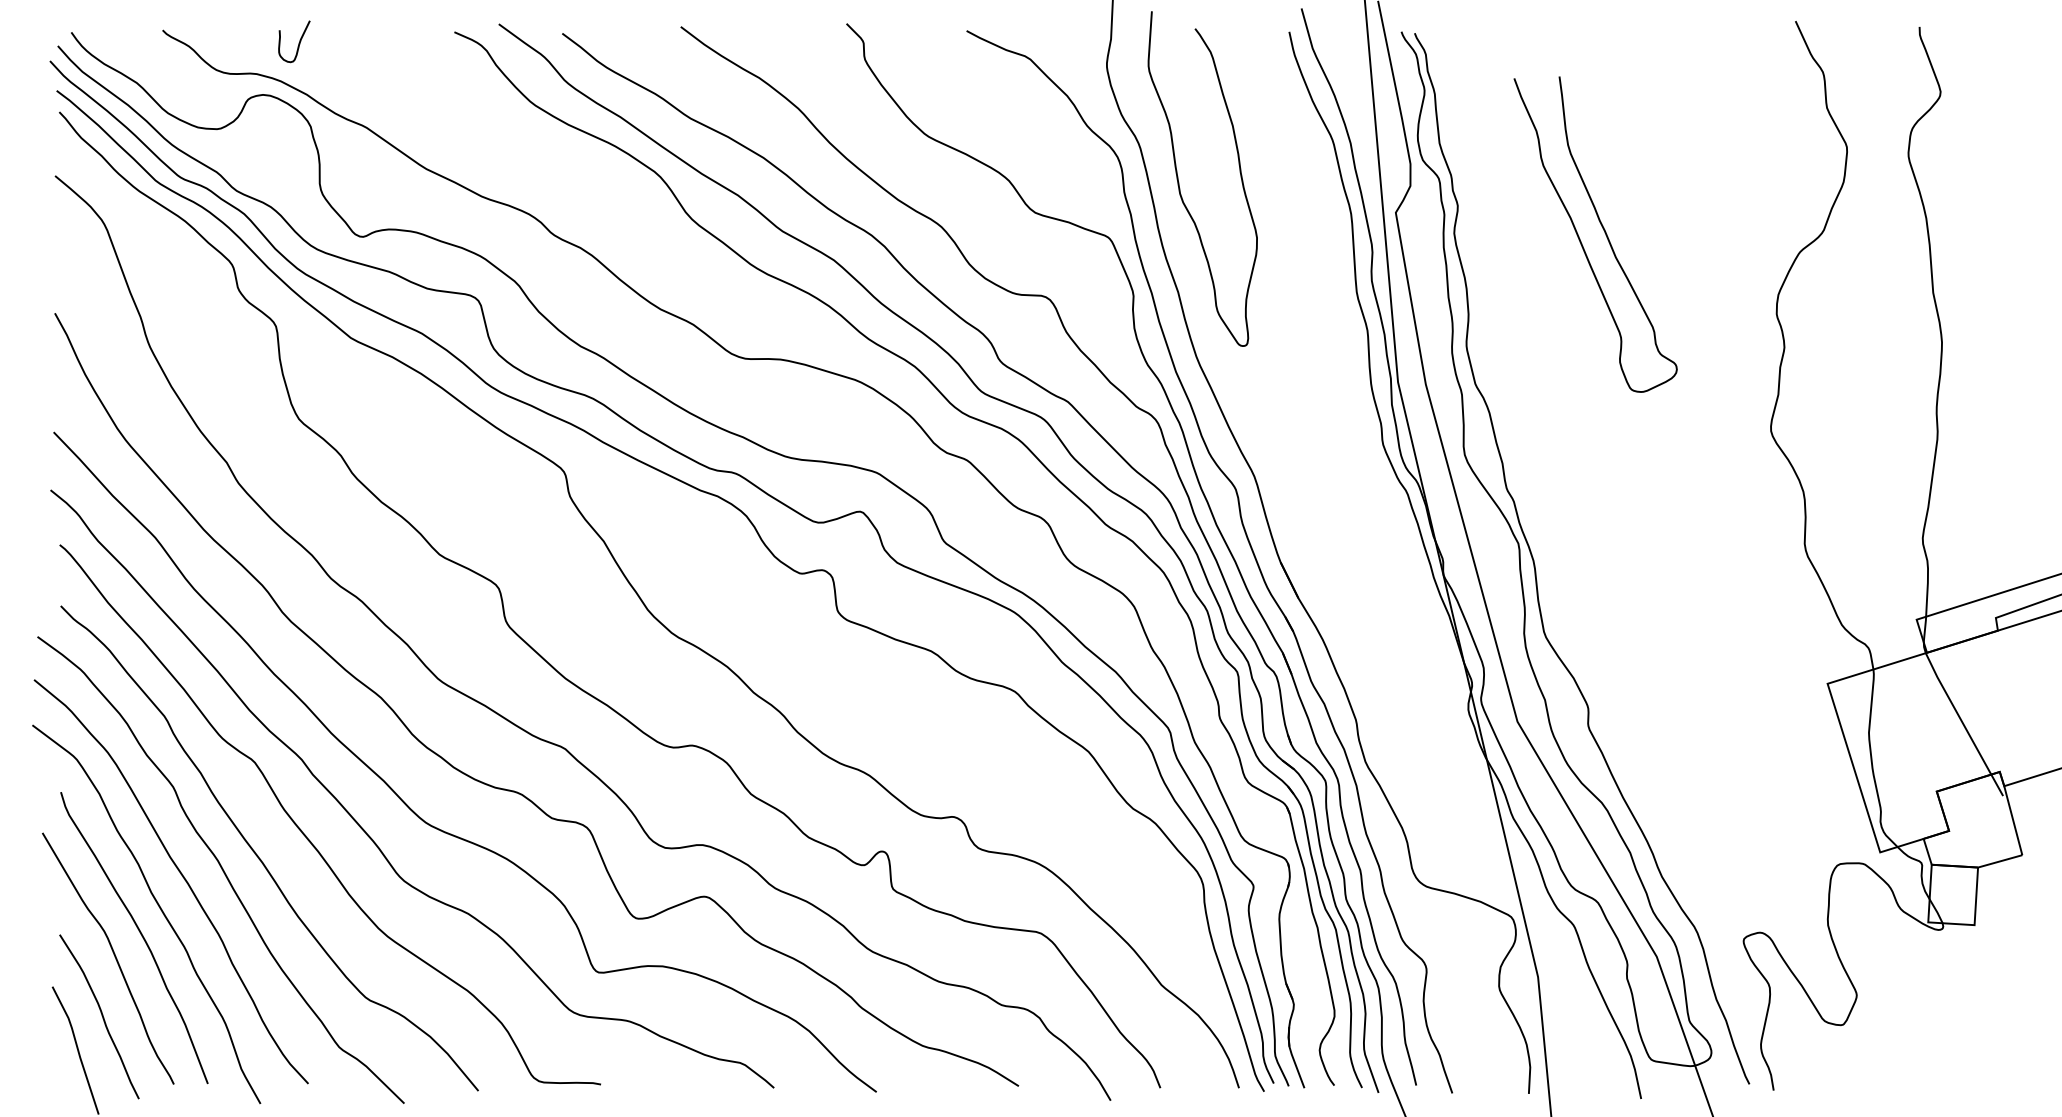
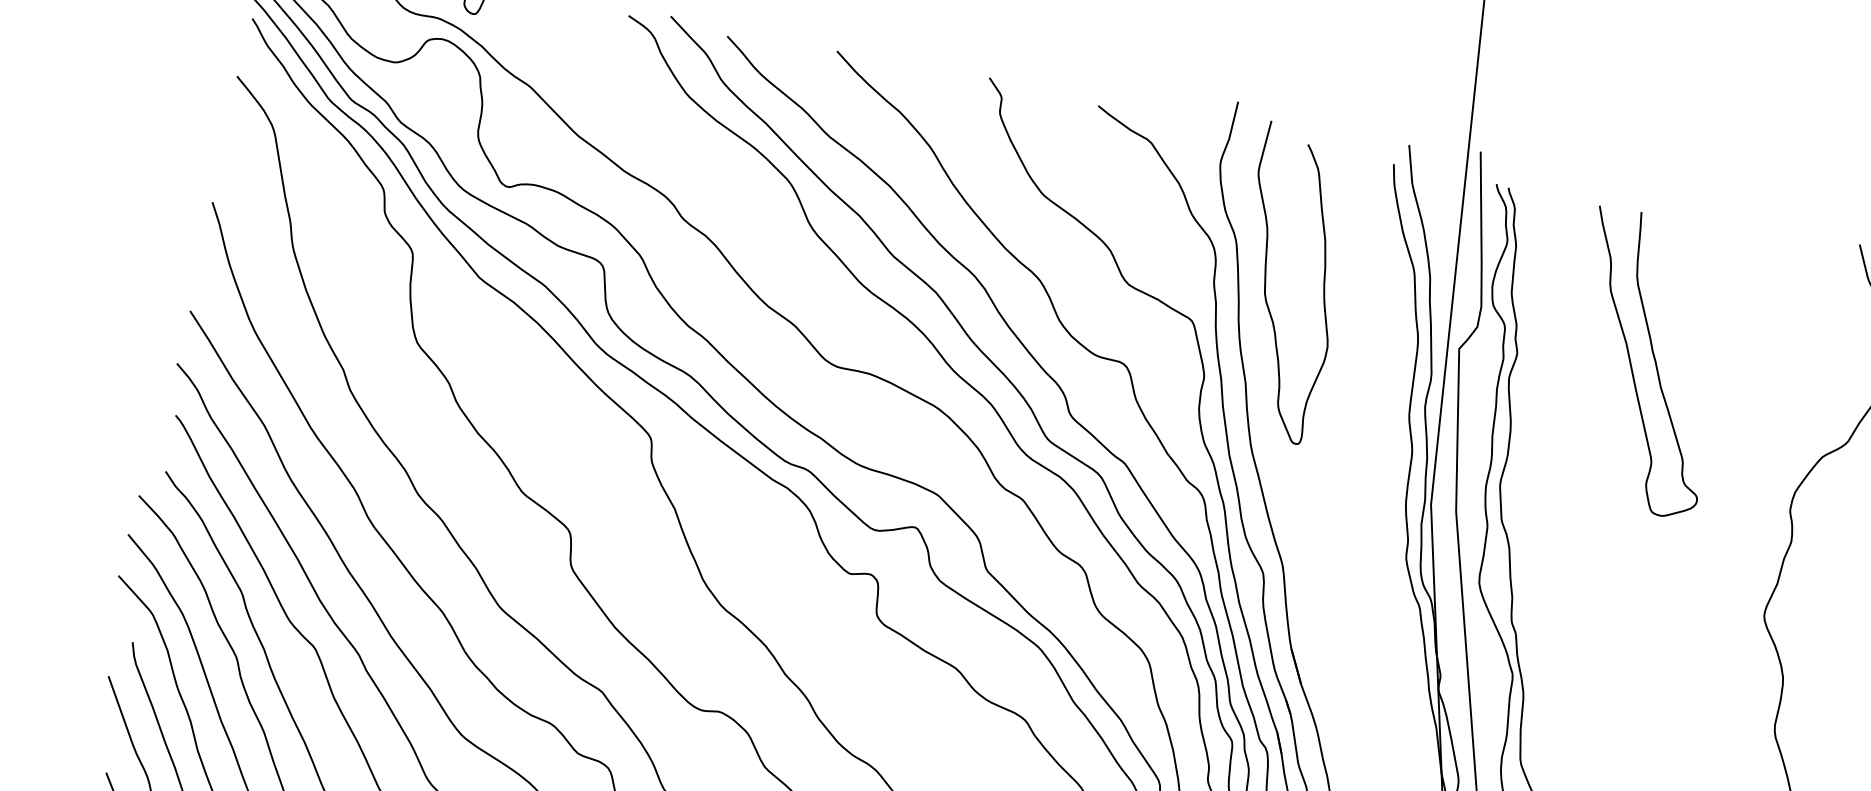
curve: (1603, 230) -> (1654, 360), moved

